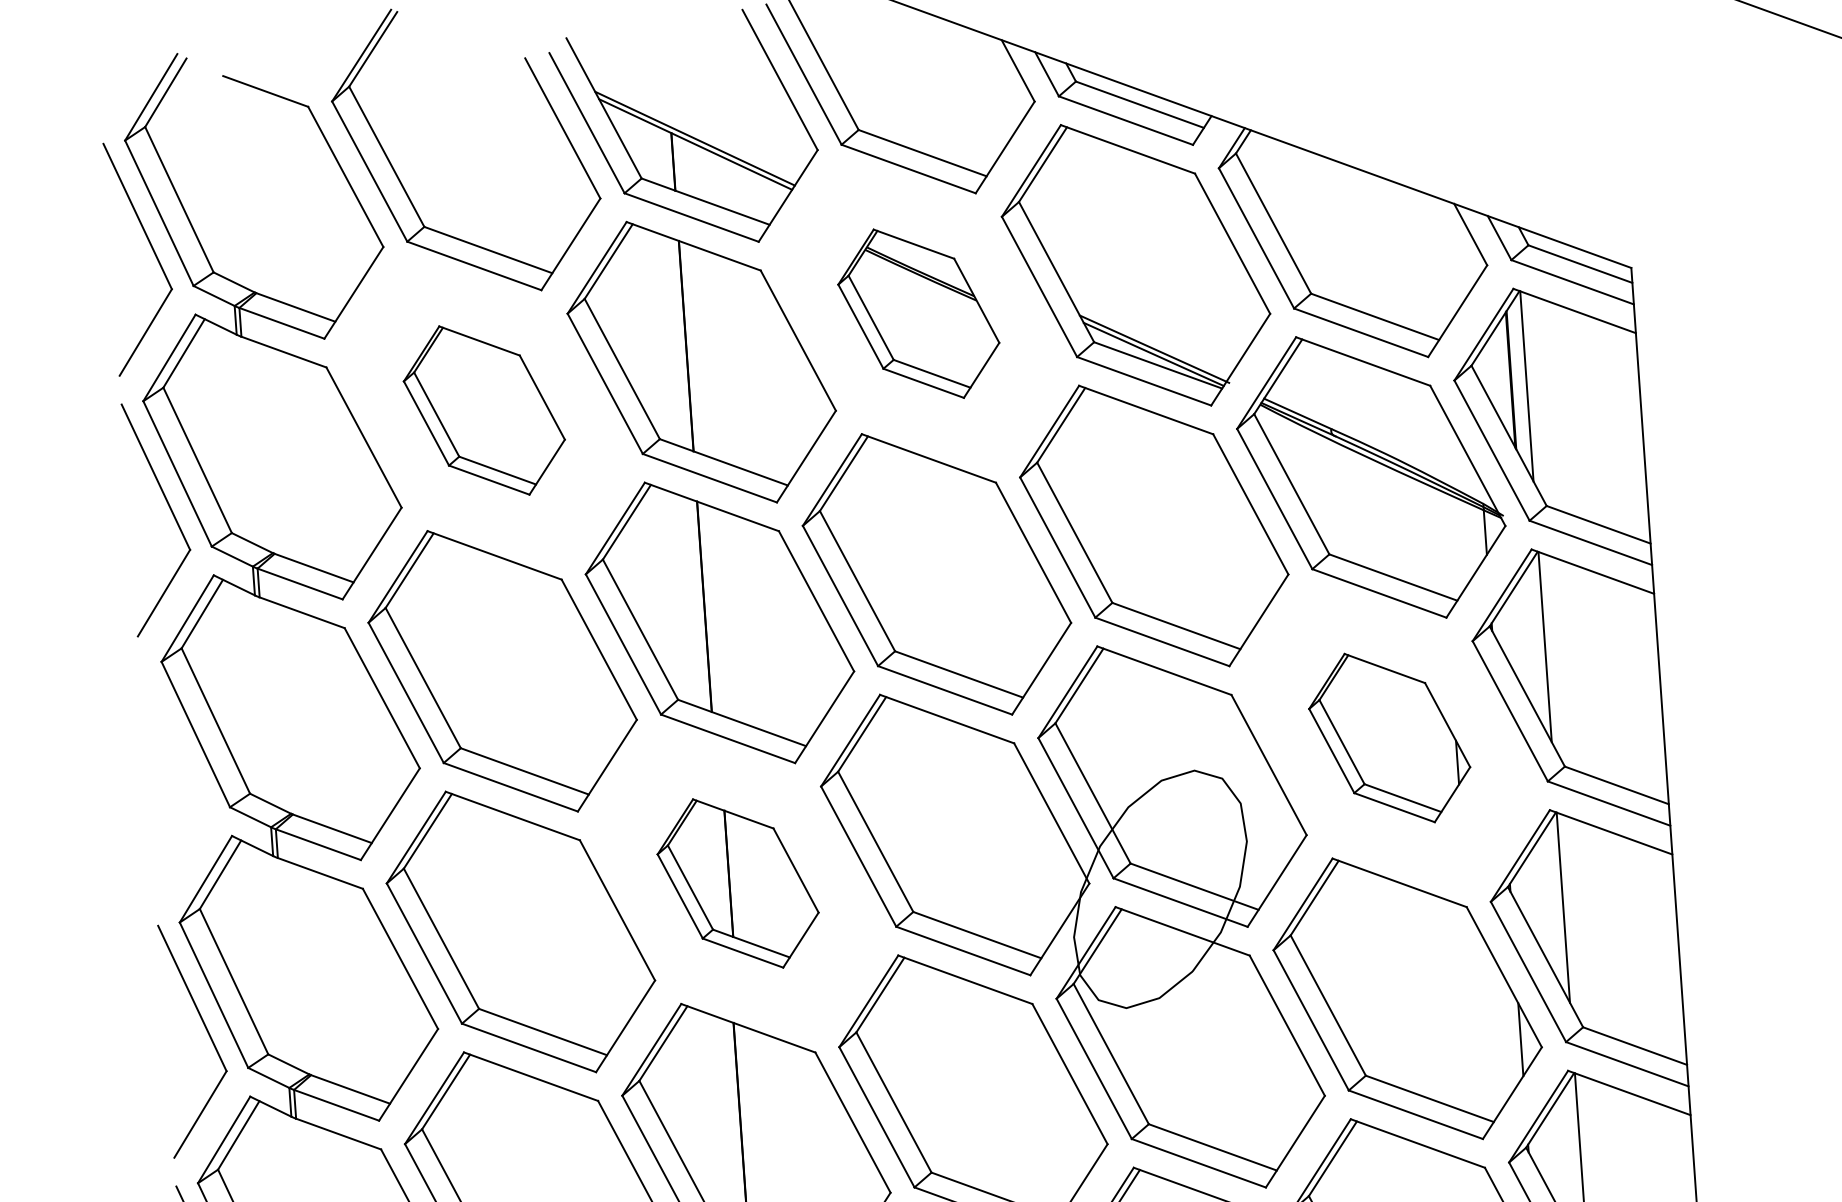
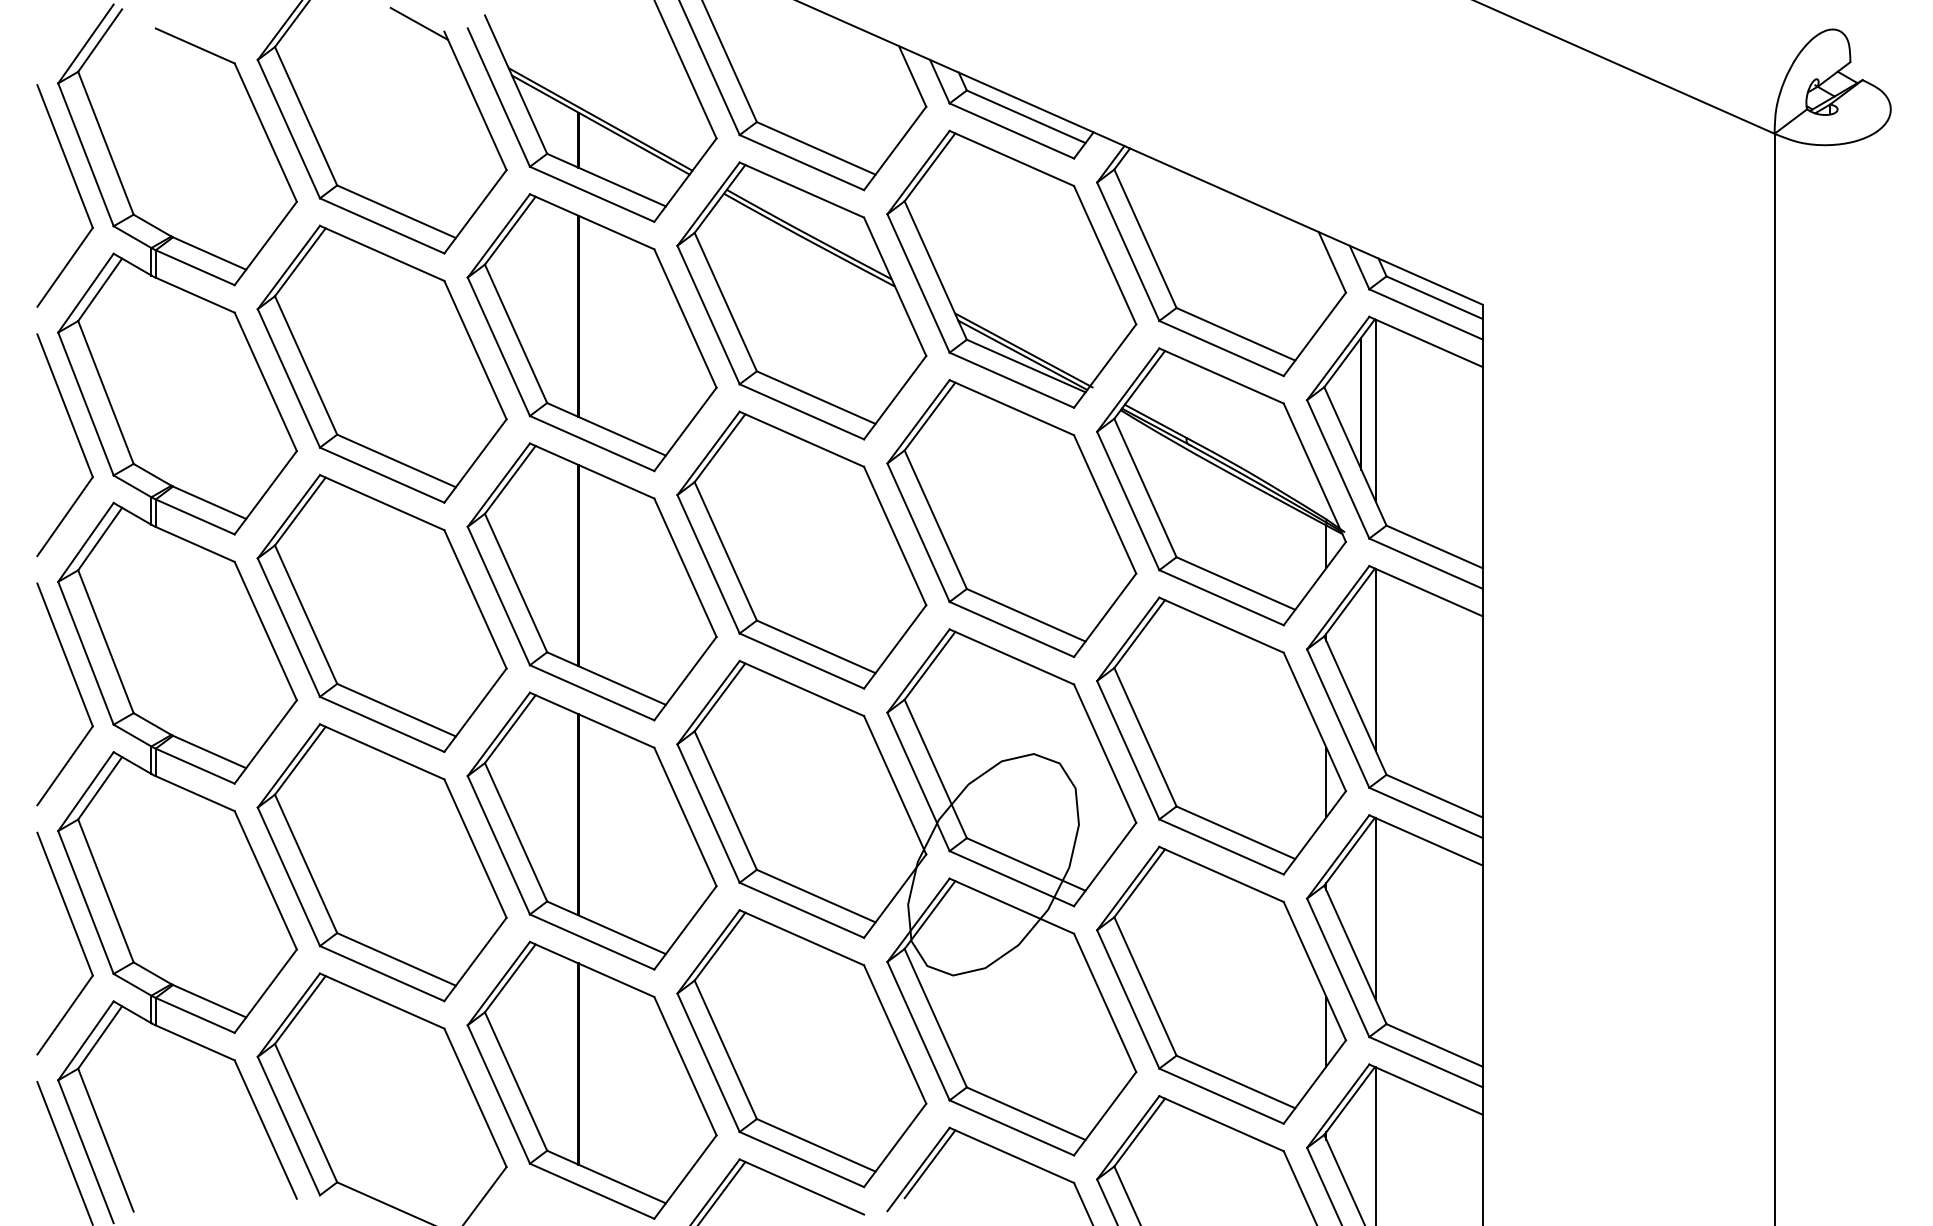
line: (498, 51) -> (419, 23), added
part: (918, 313) -> (801, 300), size x1.67
part: (483, 409) -> (381, 363), size x1.67
part: (1389, 737) -> (1221, 735), size x1.67
part: (189, 774) -> (77, 690), added
part: (737, 882) -> (591, 830), size x1.67

